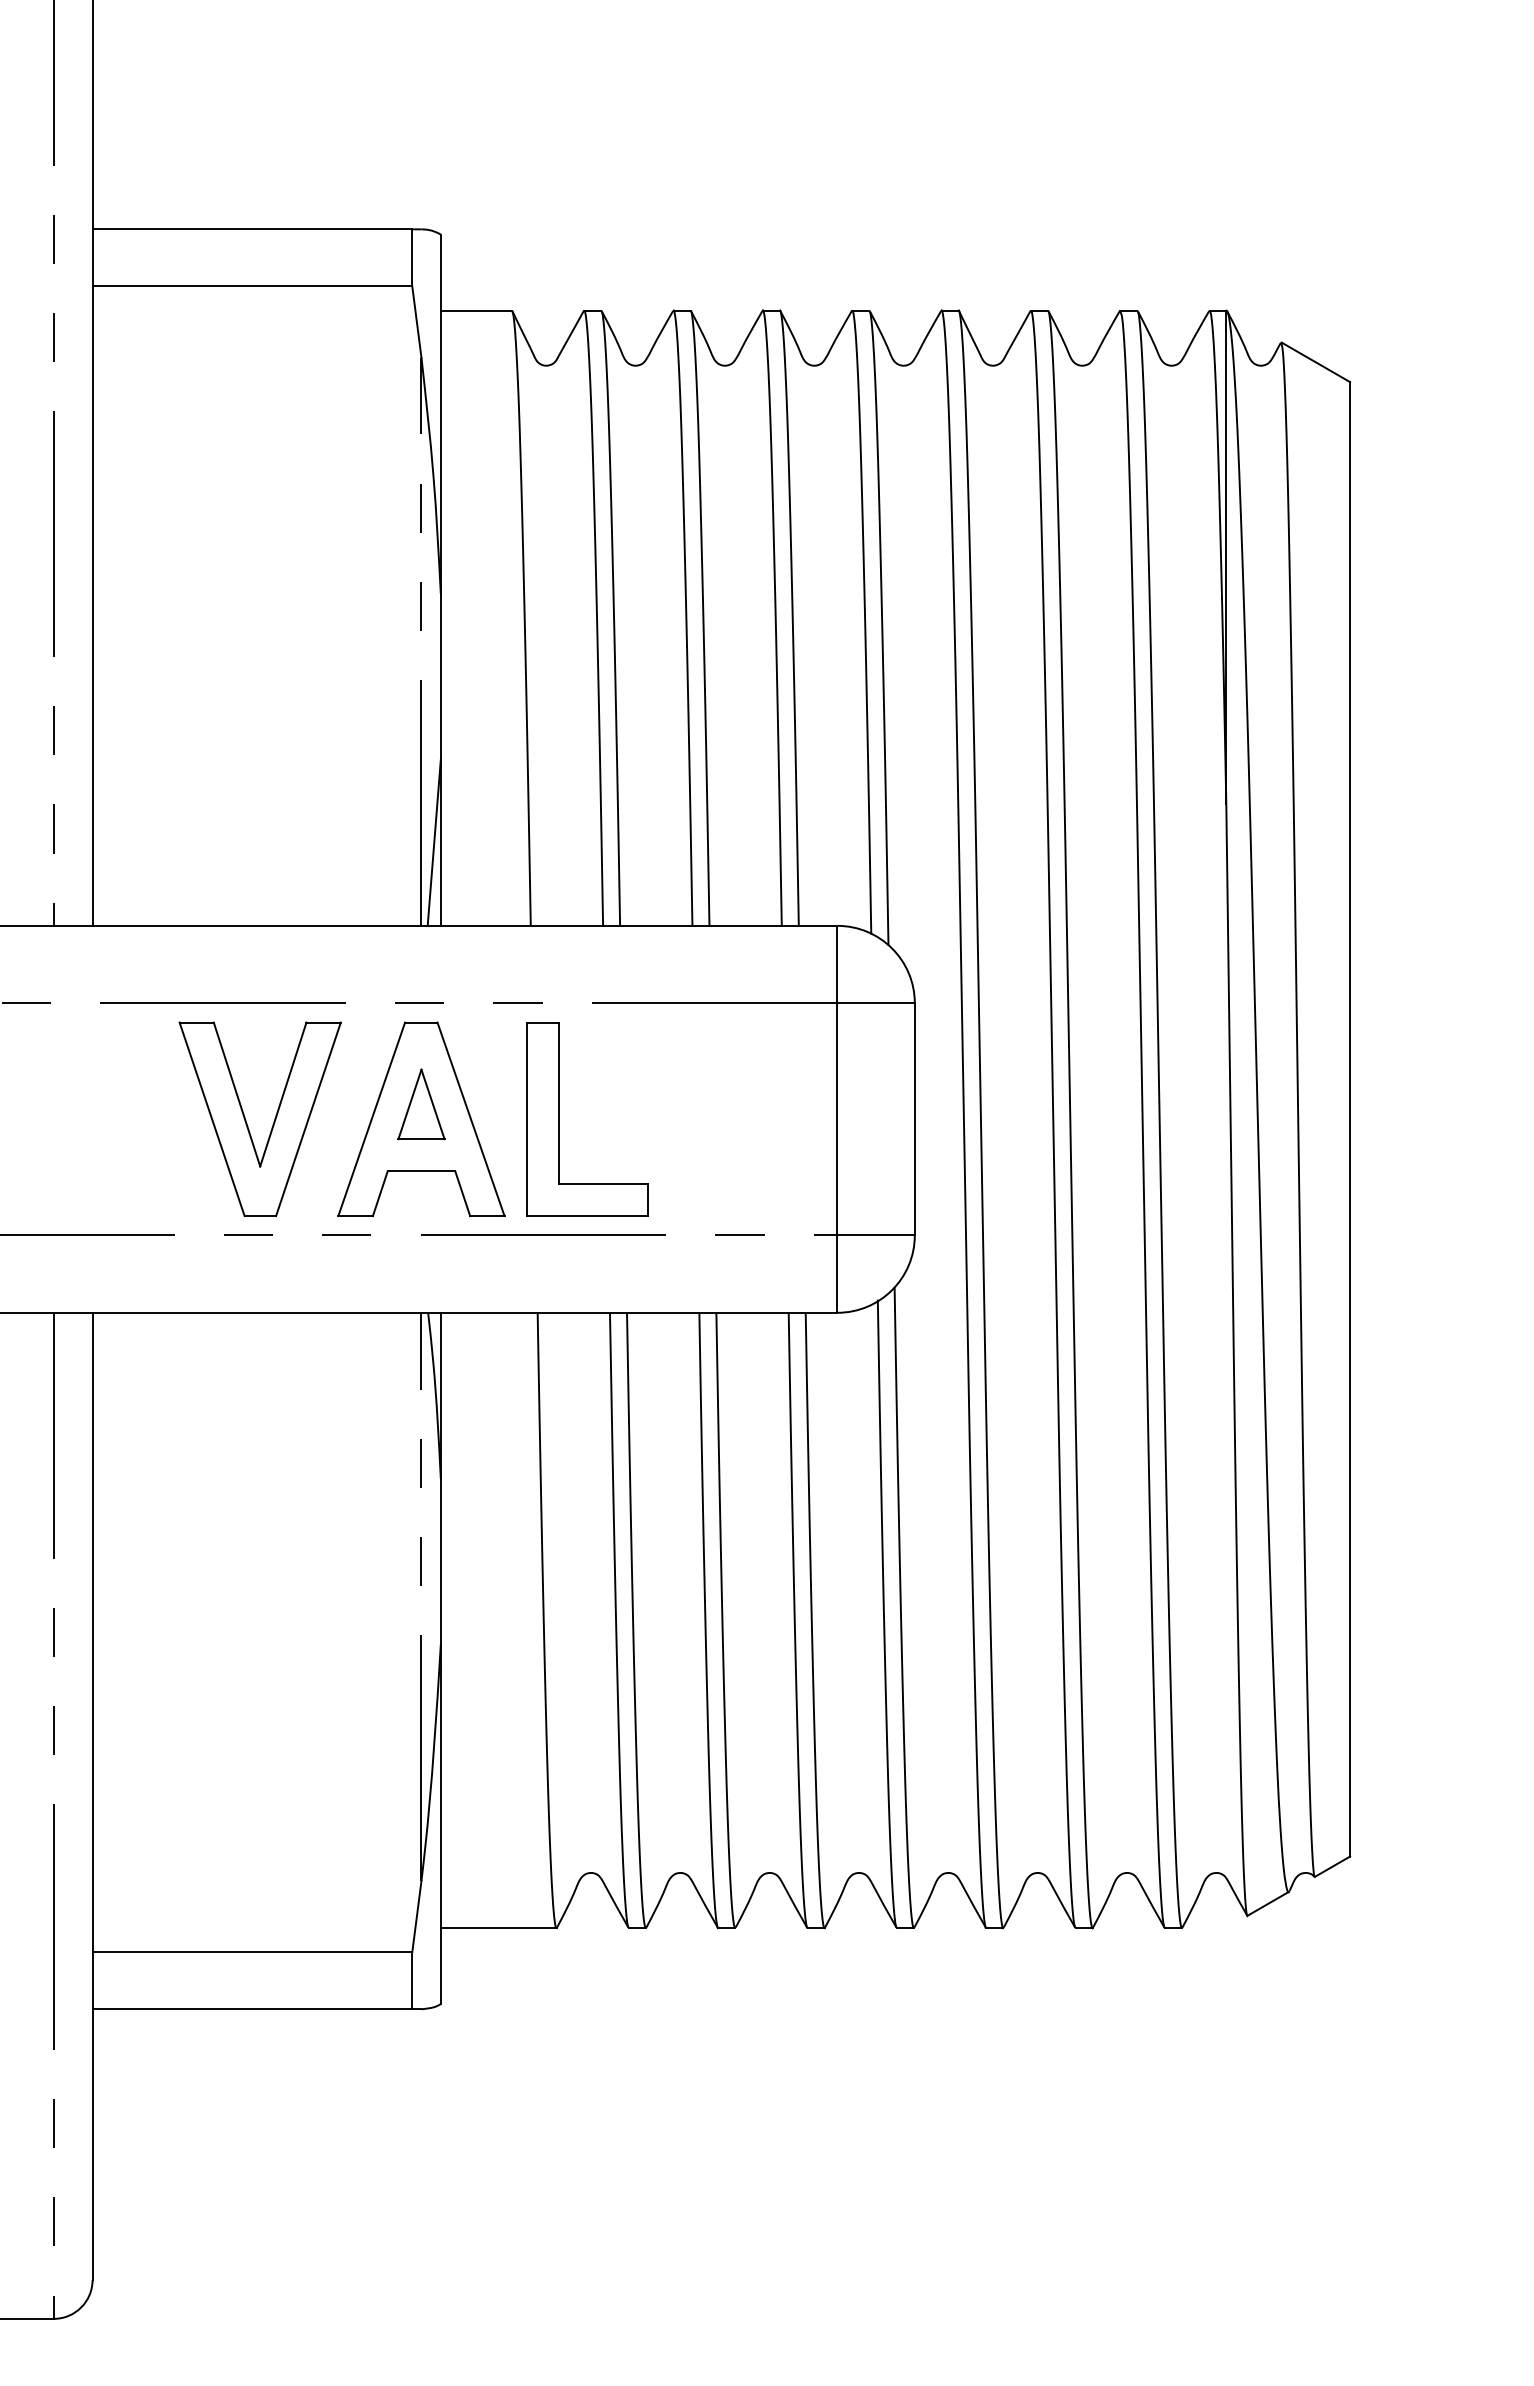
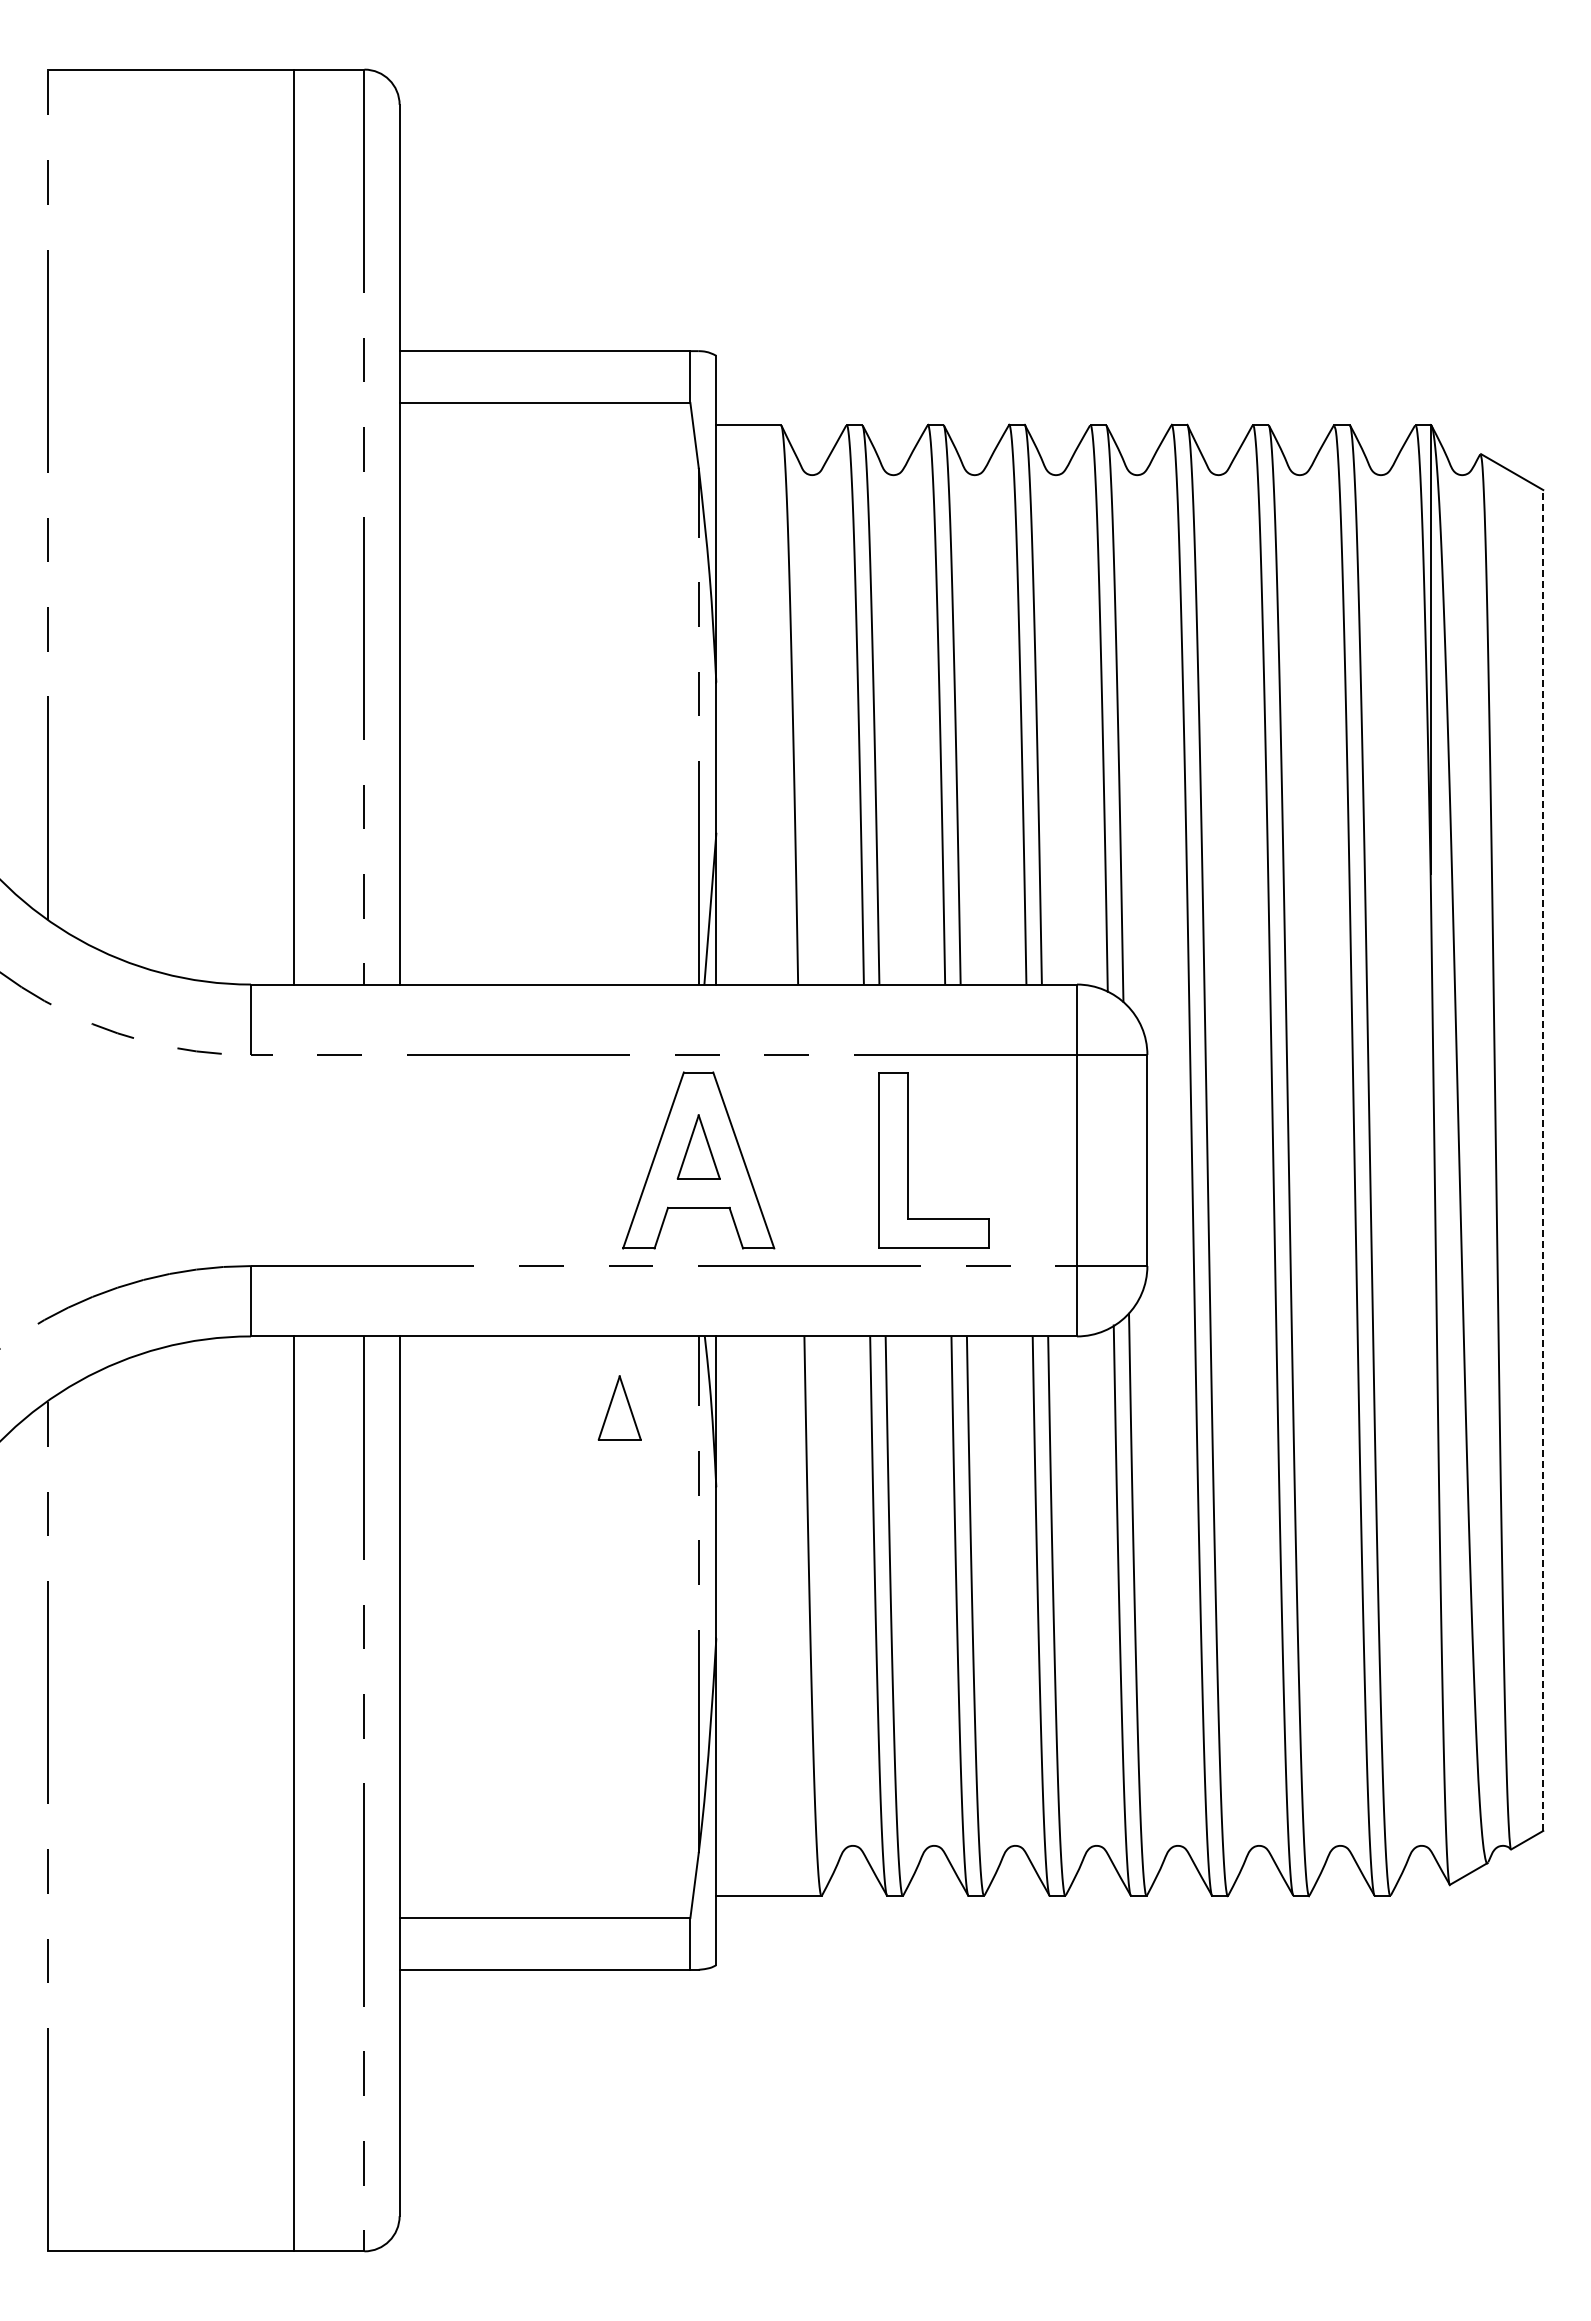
part: (559, 1119) -> (908, 1160), moved
line: (1350, 1119) -> (1543, 1160), solid -> dashed
part: (247, 1122) -> (540, 1163), removed
part: (334, 1390) -> (619, 1407), added

